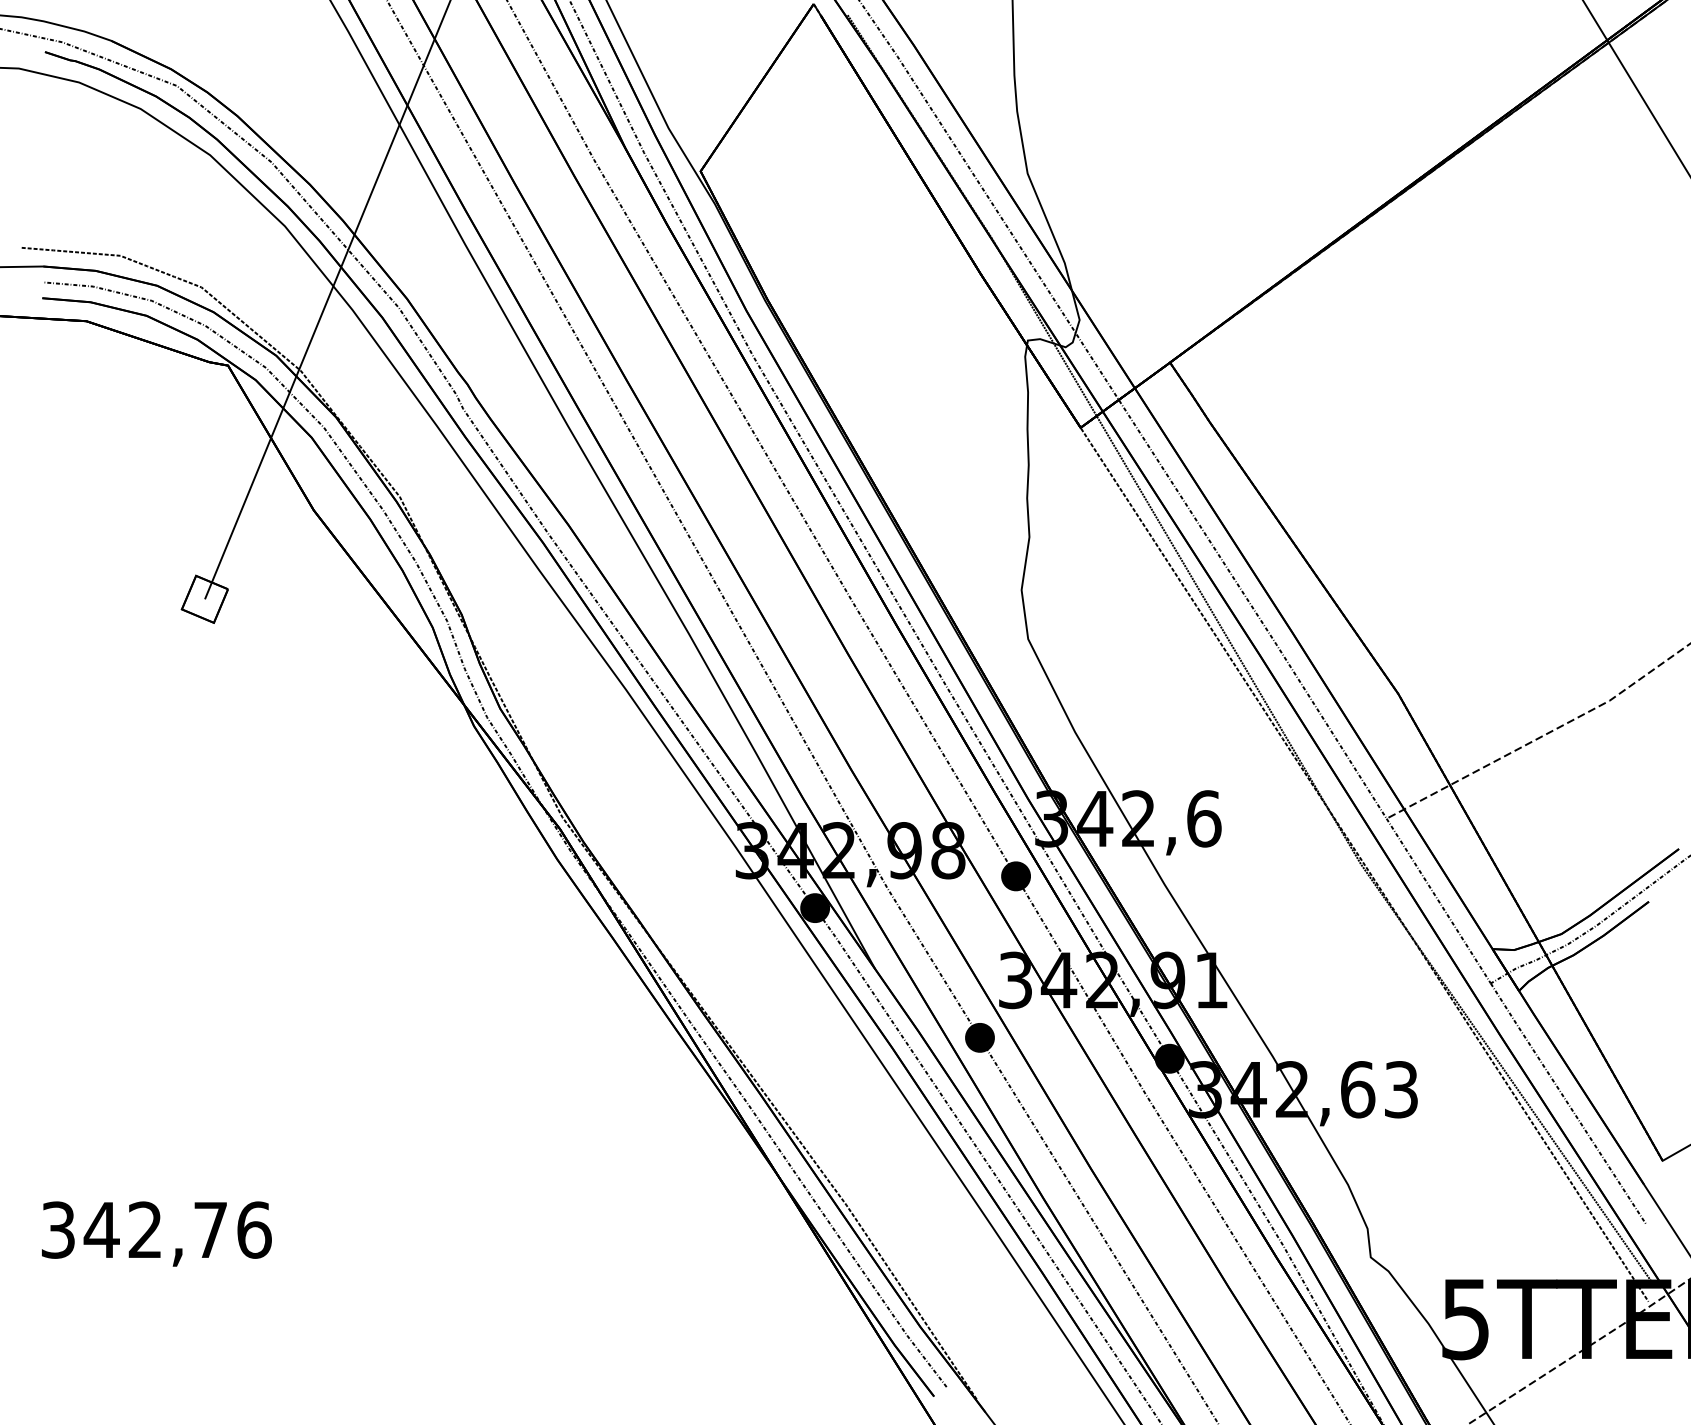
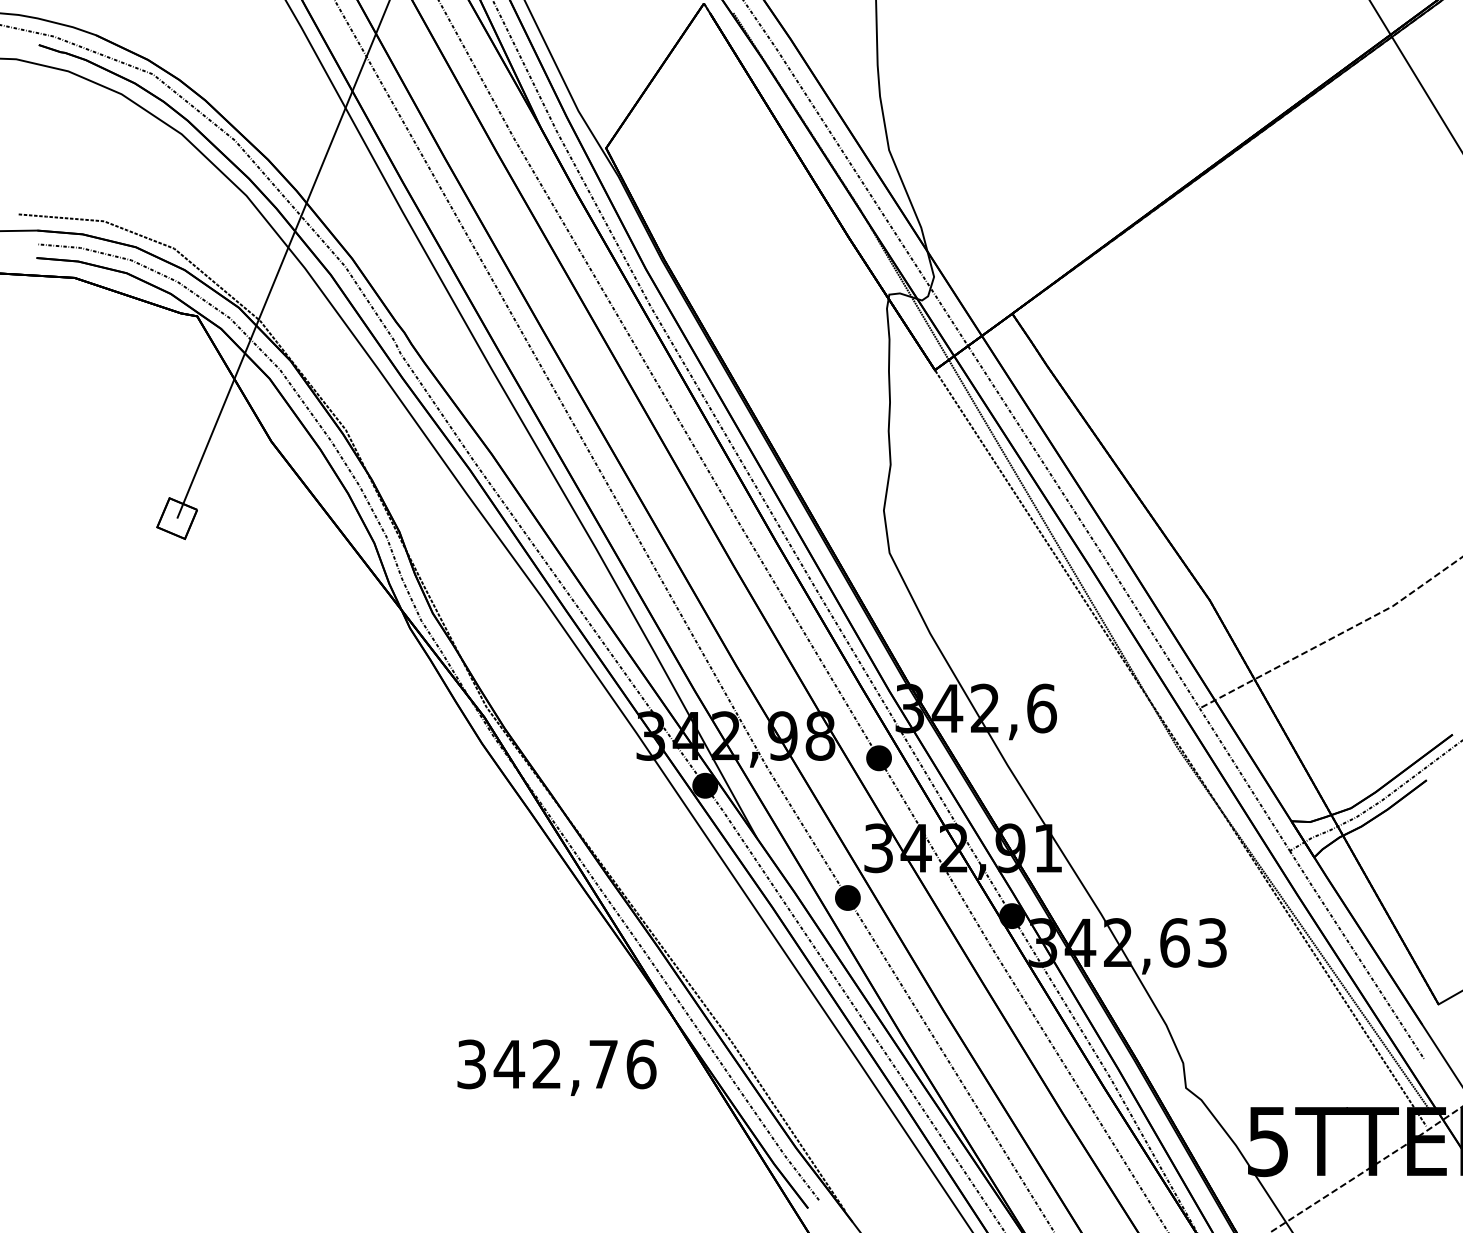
text: (156, 1233) -> (556, 1067), moved

